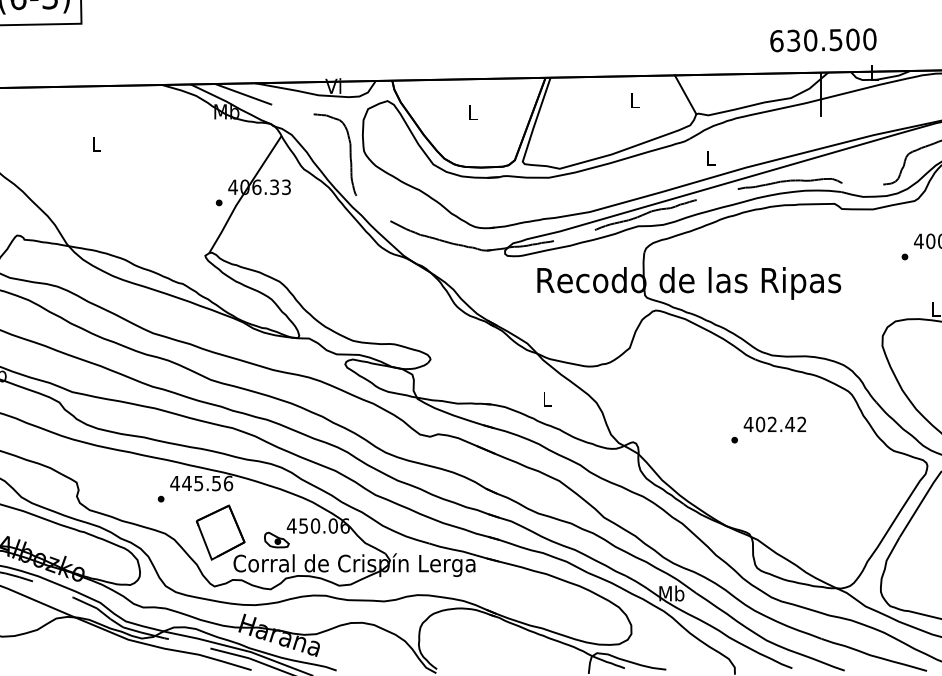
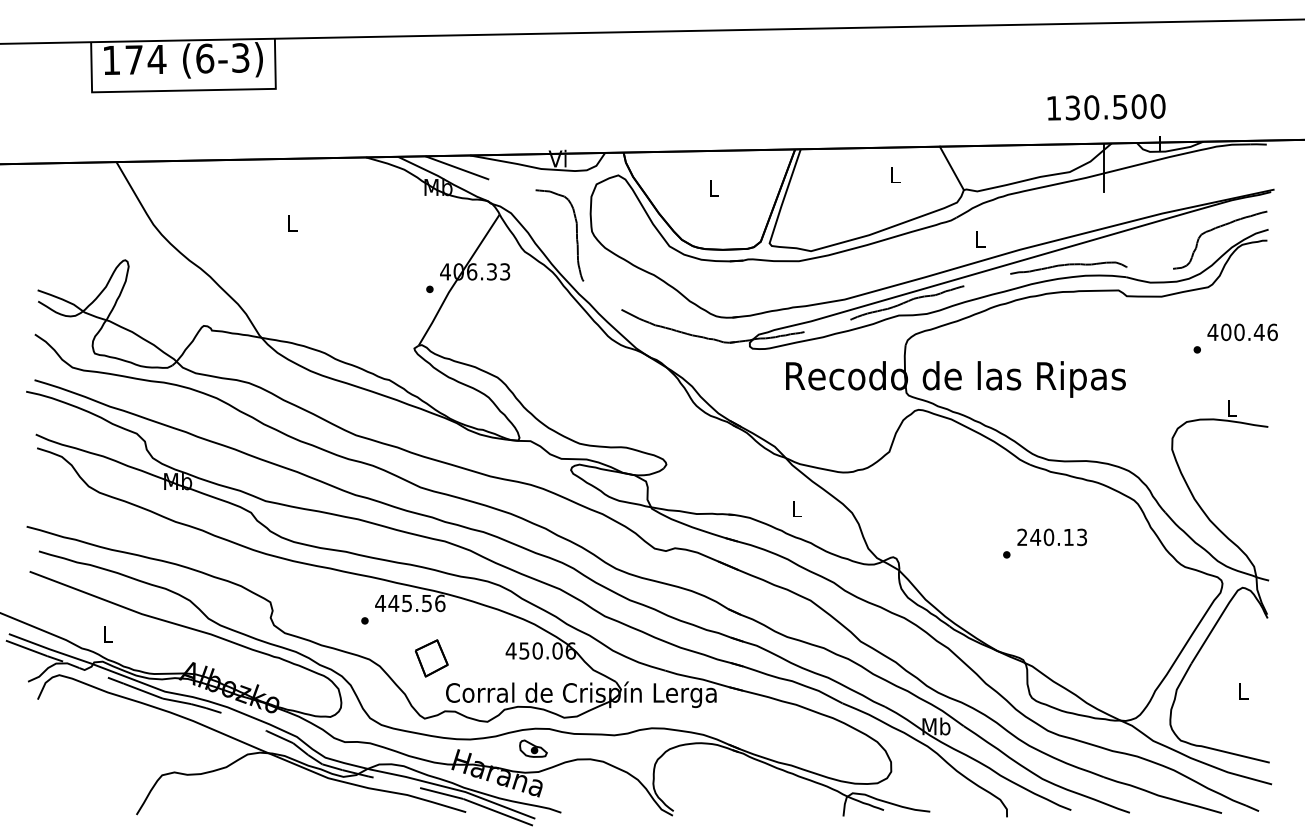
text: (776, 40) -> (1053, 107), 630.500 -> 130.500
text: (774, 424) -> (1051, 537), 402.42 -> 240.13
part: (220, 532) -> (431, 658), size x0.6
part: (276, 539) -> (533, 748), moved

